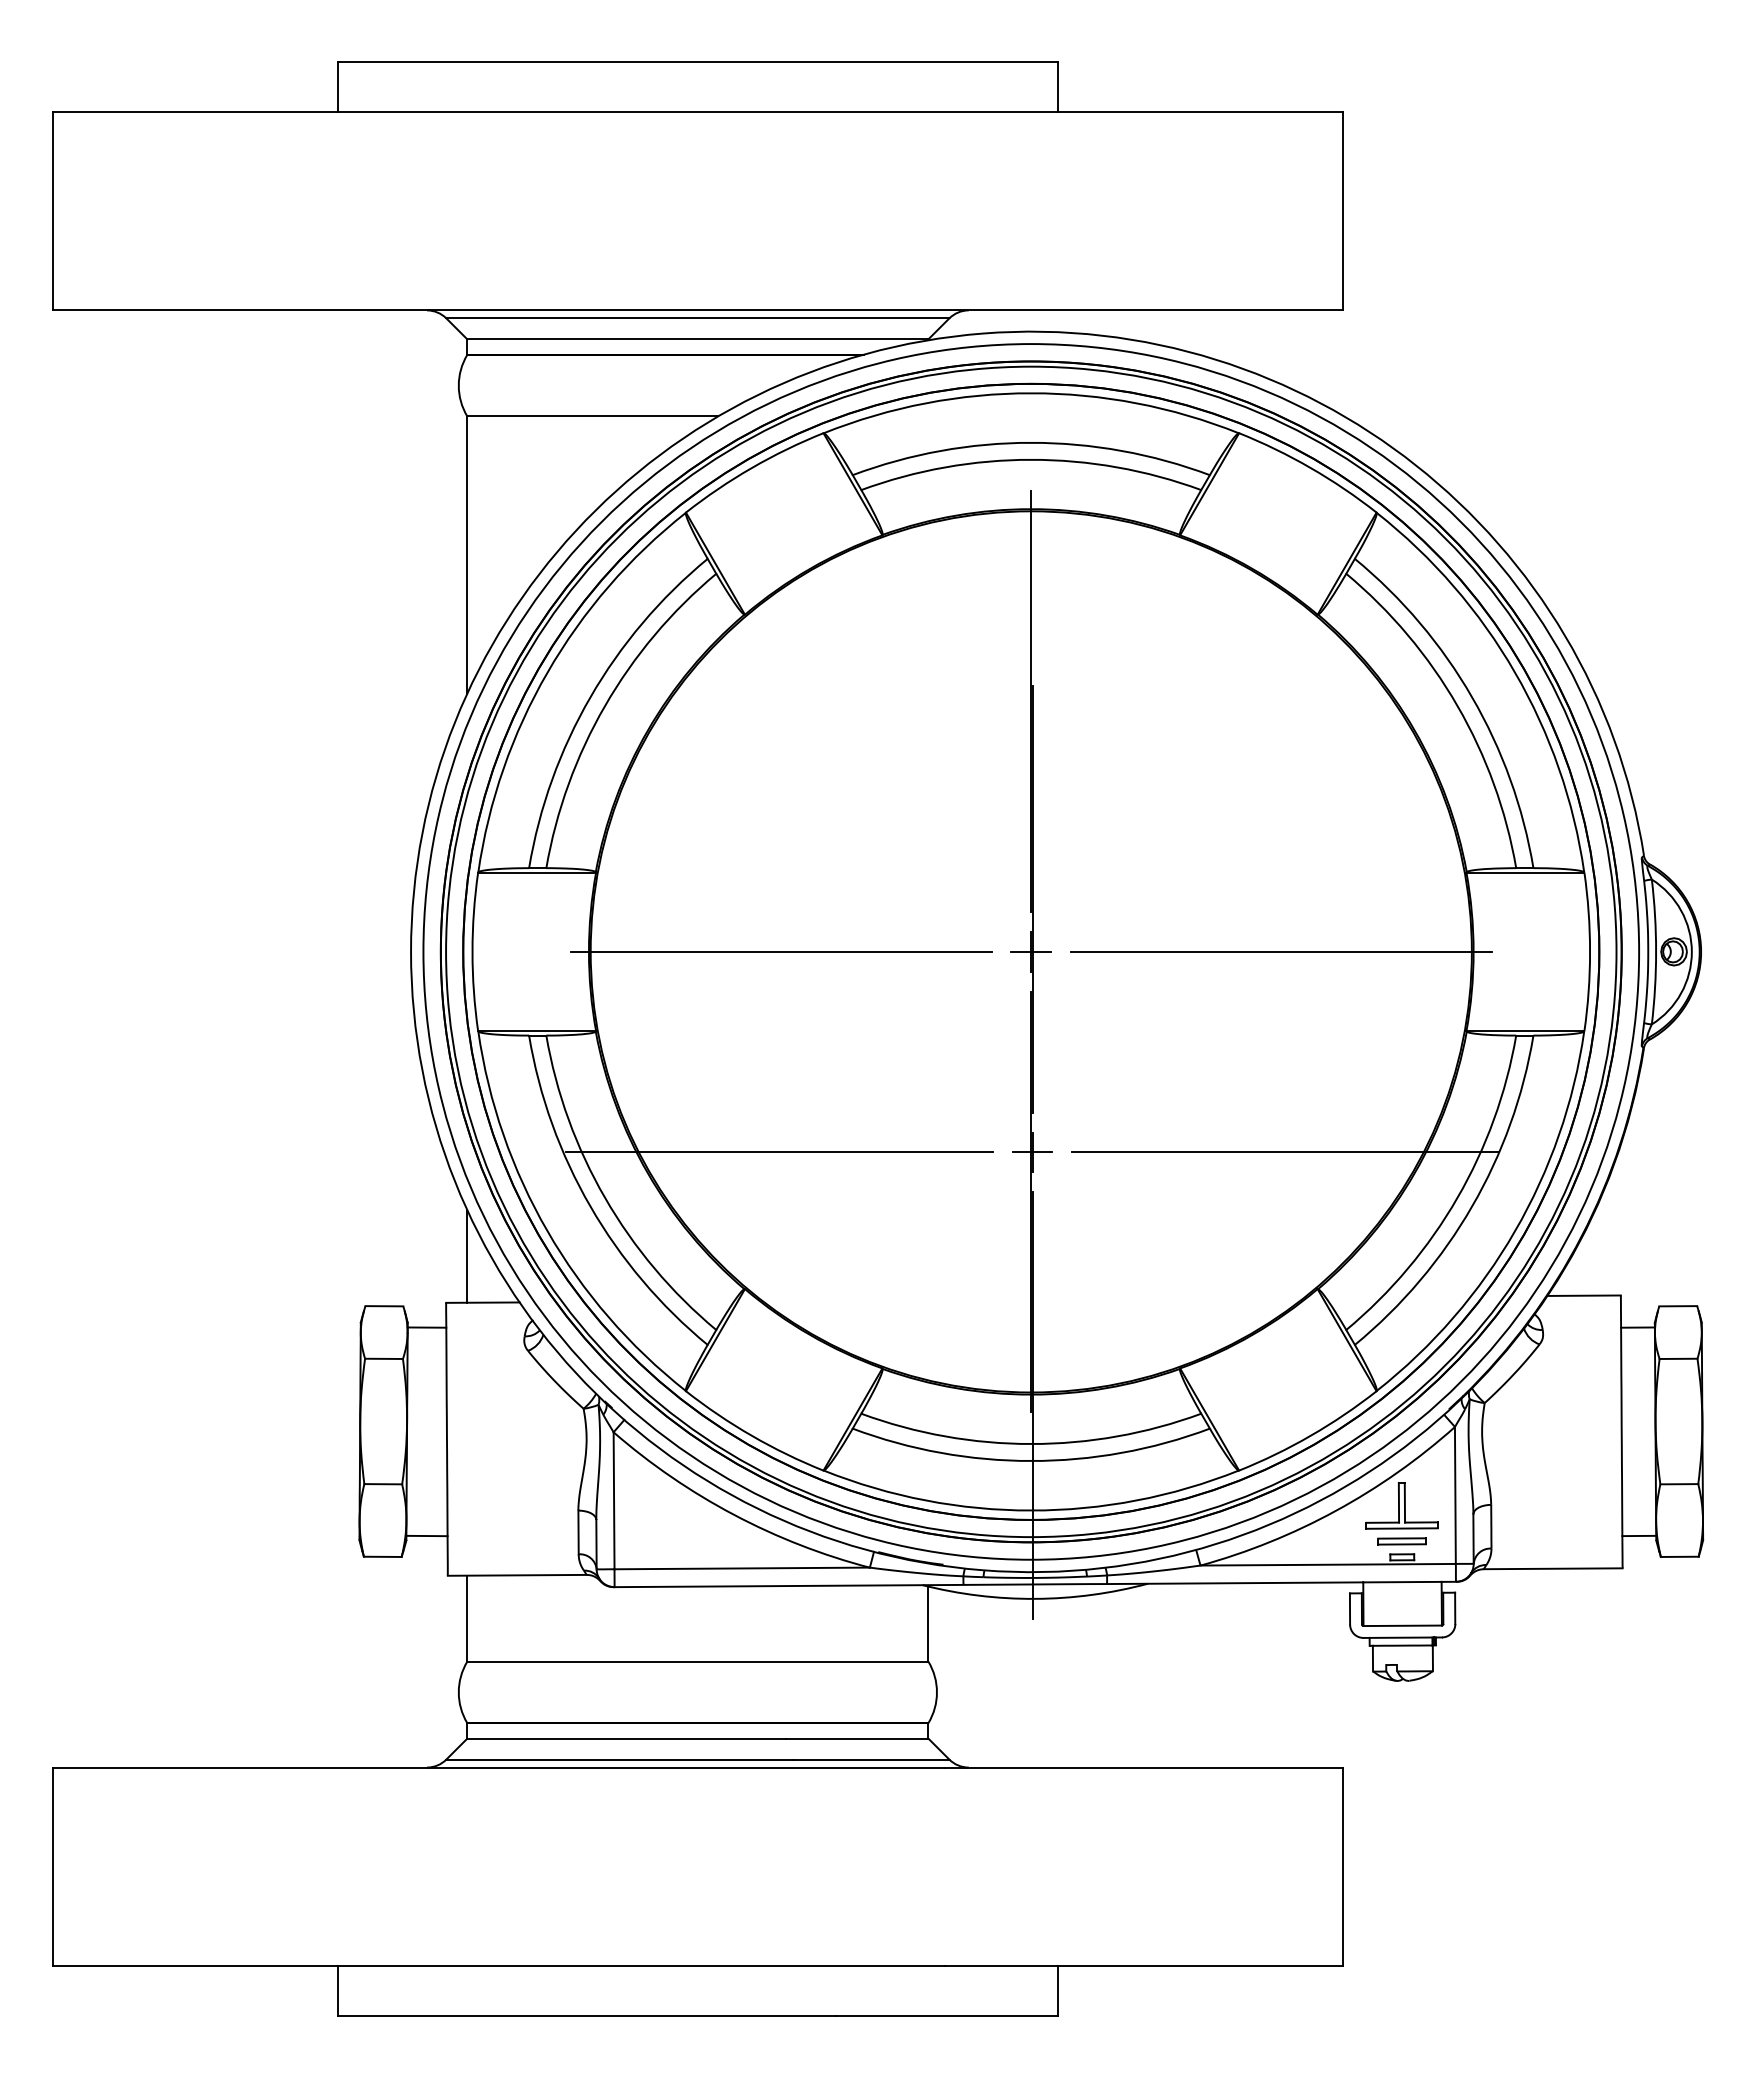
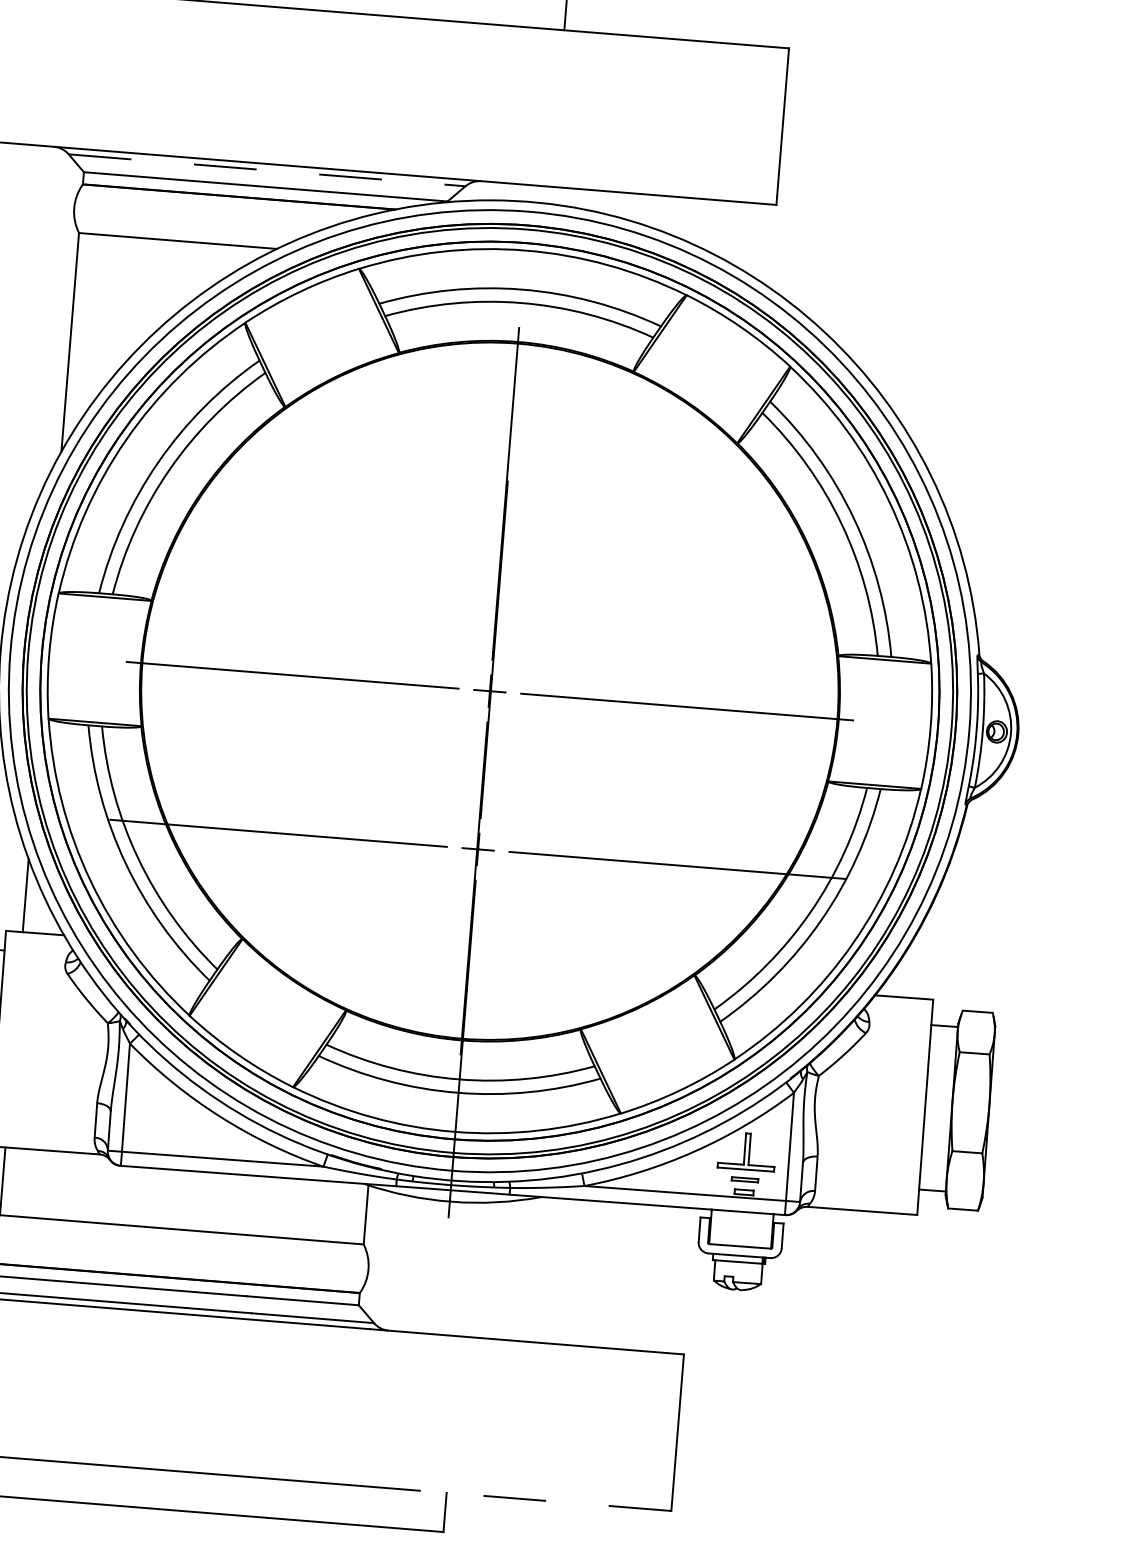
line: (698, 318) -> (267, 170), solid -> dashed
part: (1401, 1541) -> (744, 1179), size x0.7
line: (1143, 1966) -> (514, 1498), solid -> dashed

